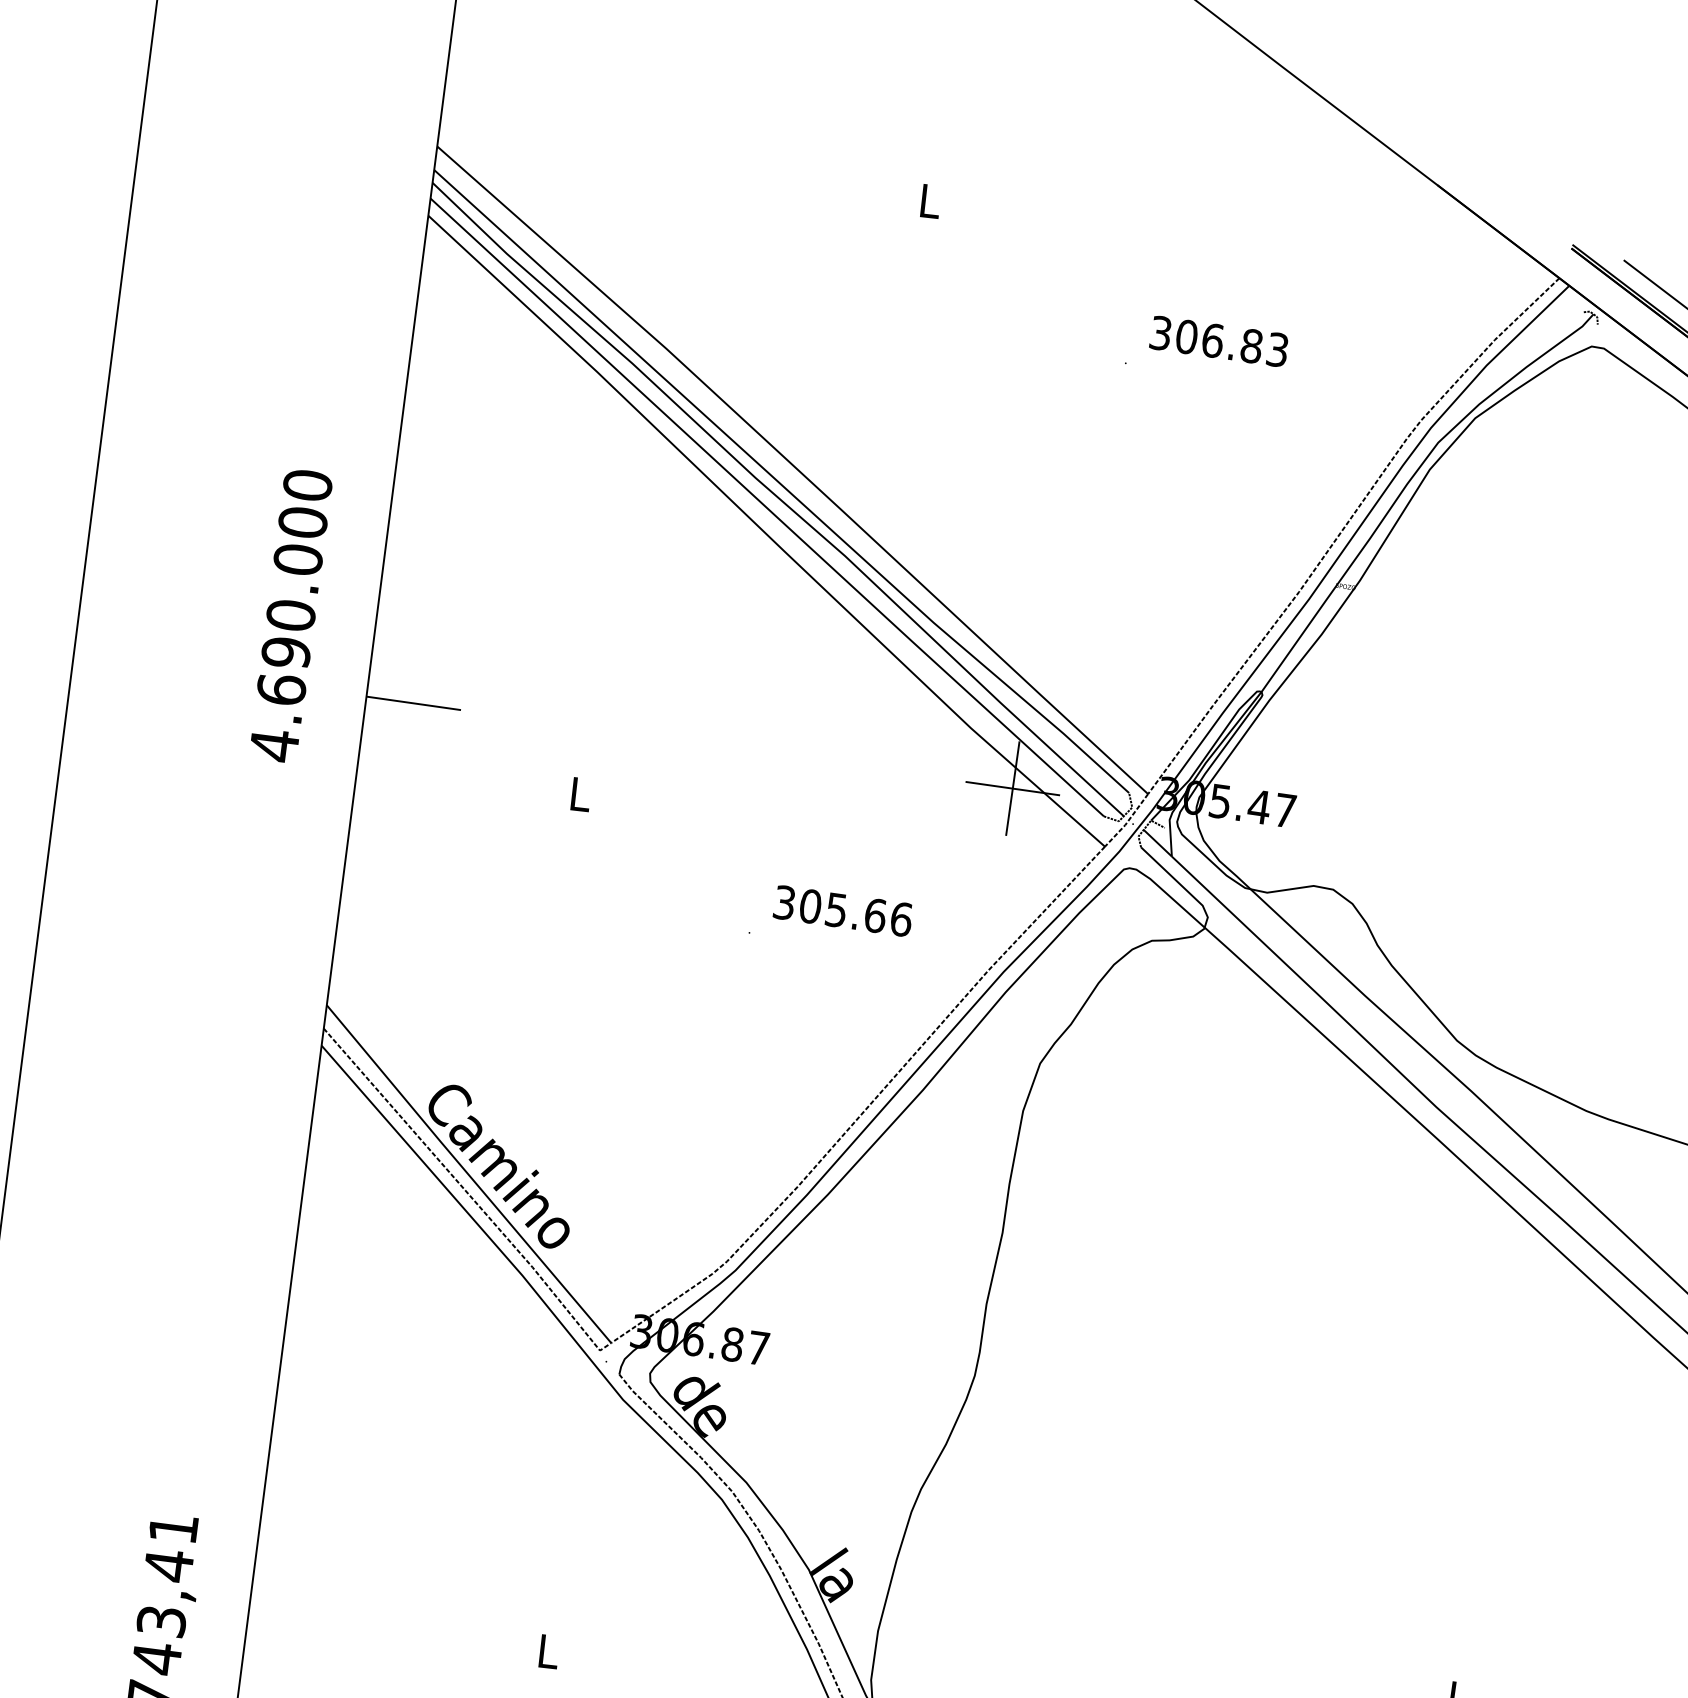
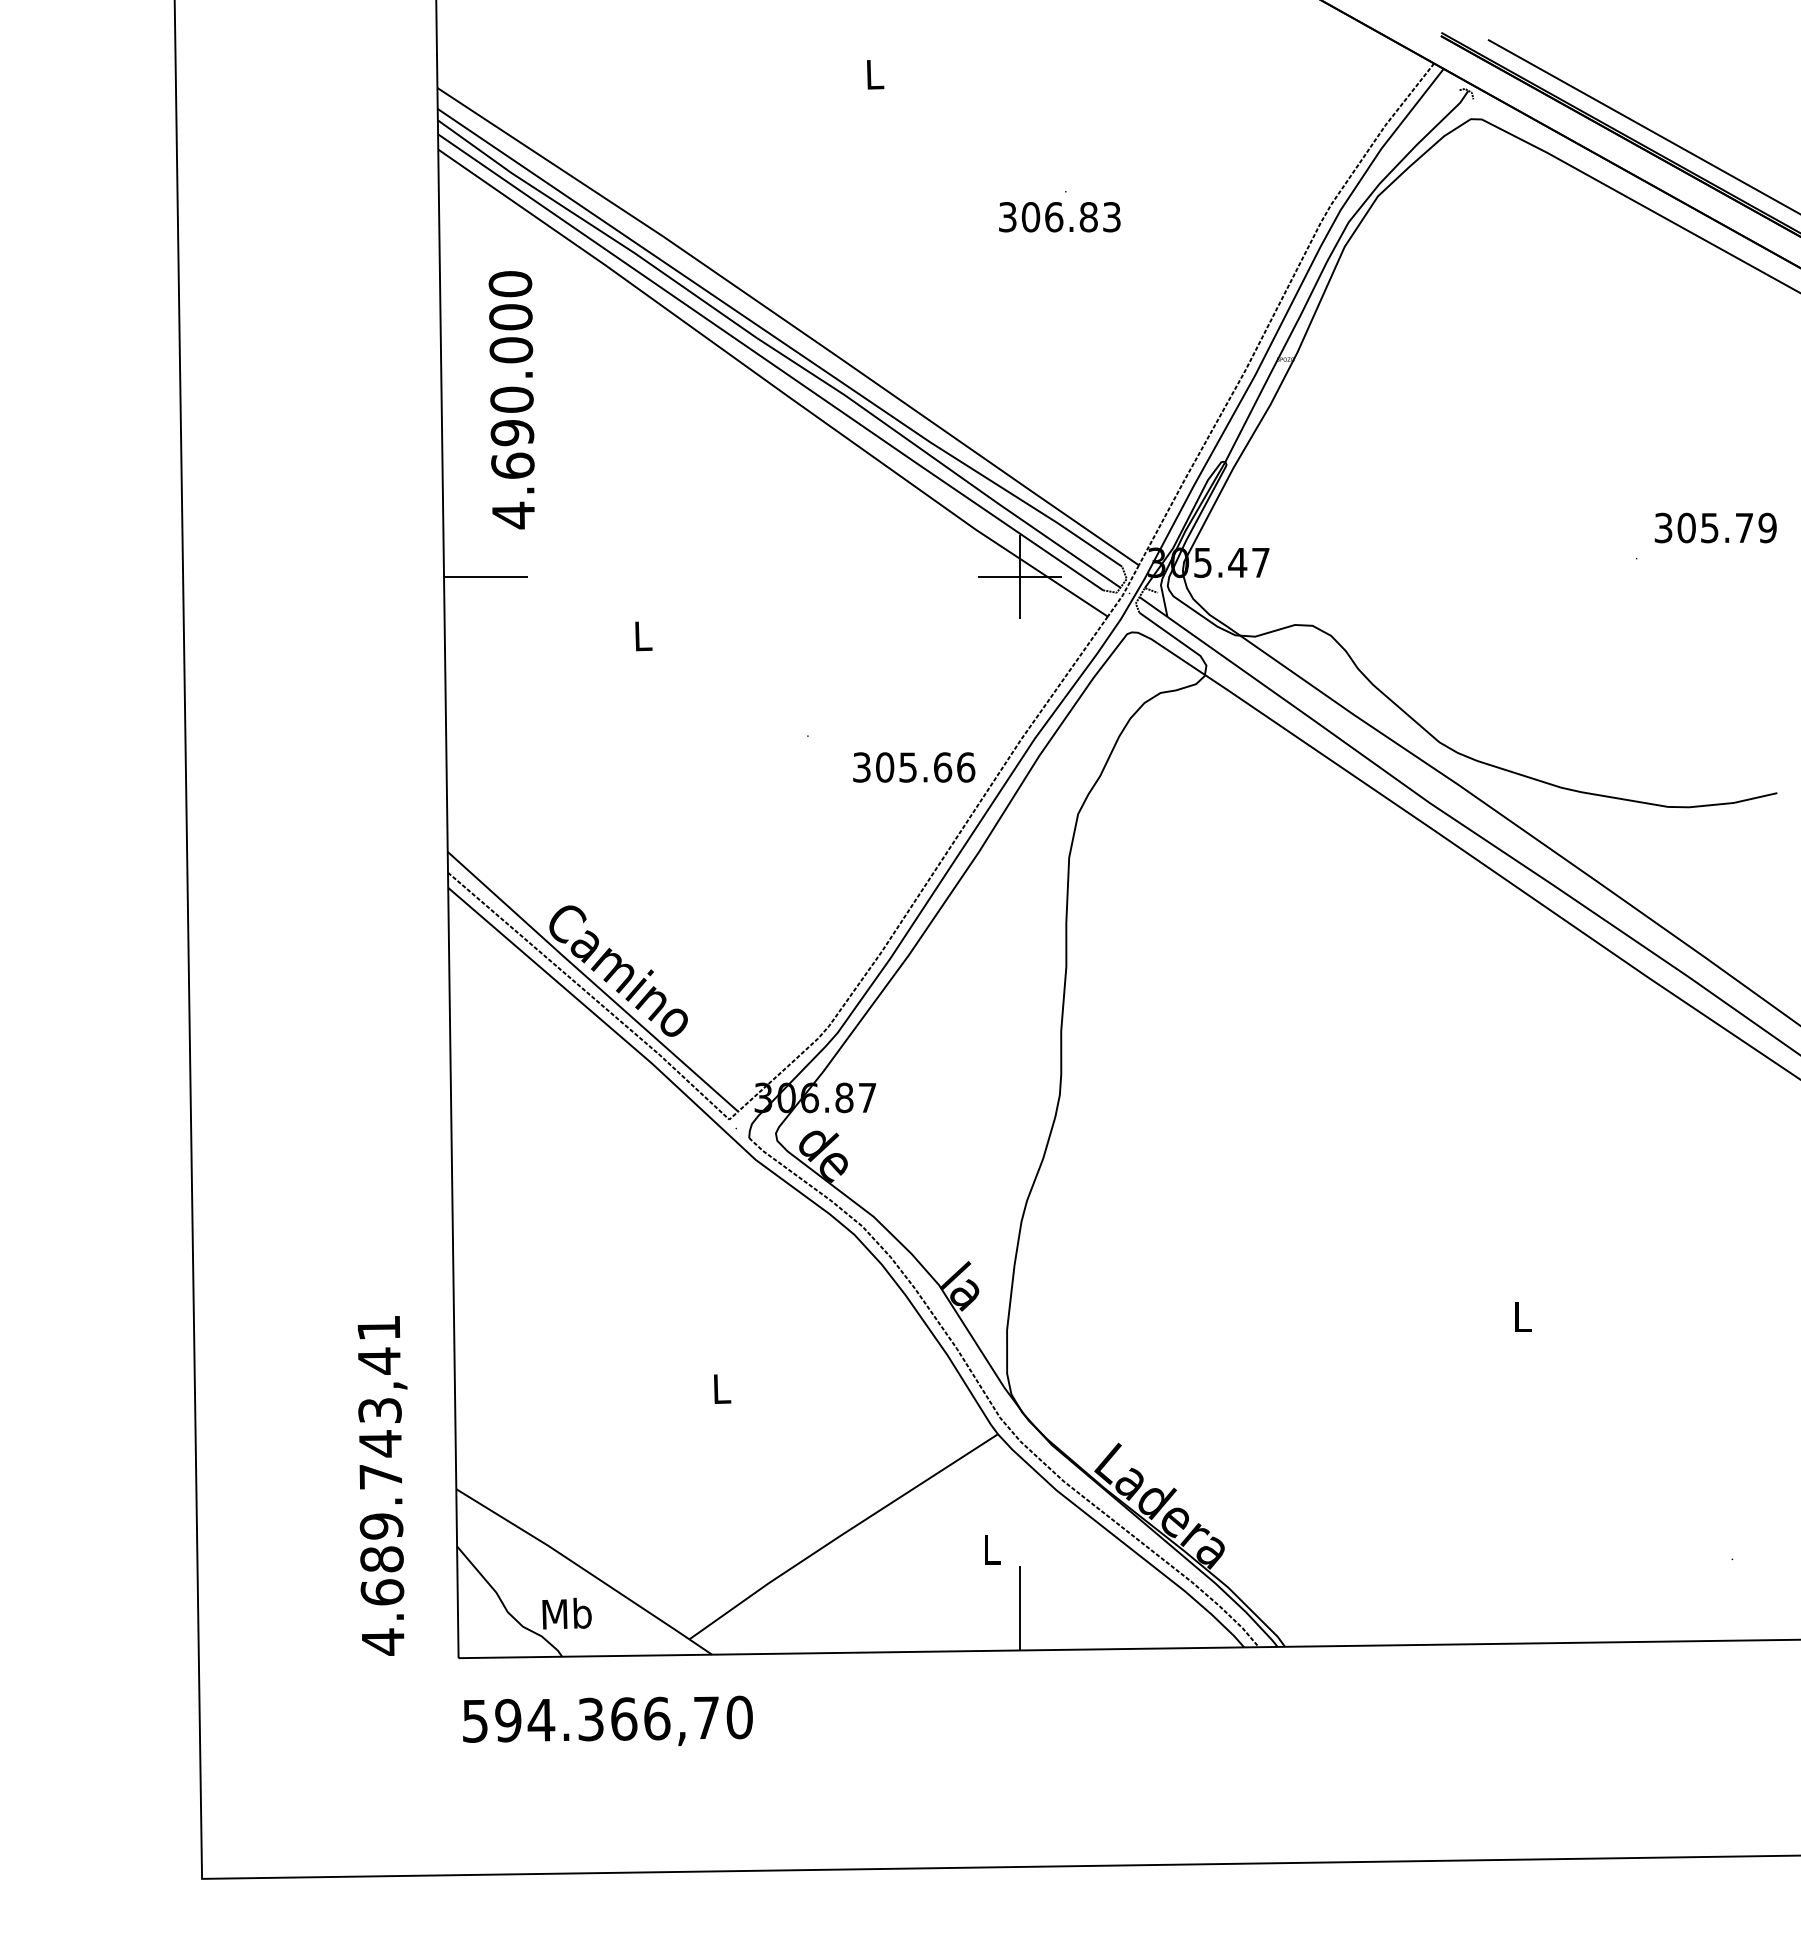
text: (1218, 341) -> (1059, 217), moved
text: (290, 616) -> (511, 400), moved
text: (843, 911) -> (914, 767), moved

